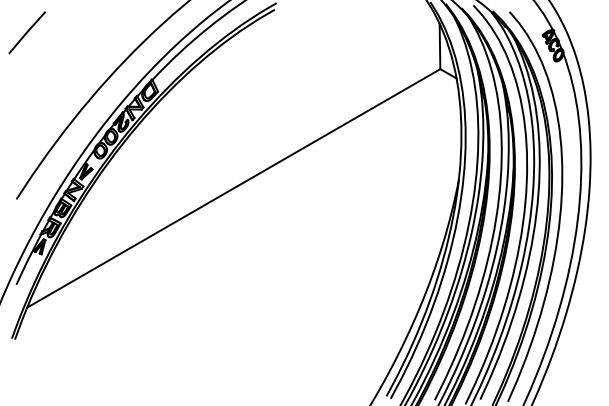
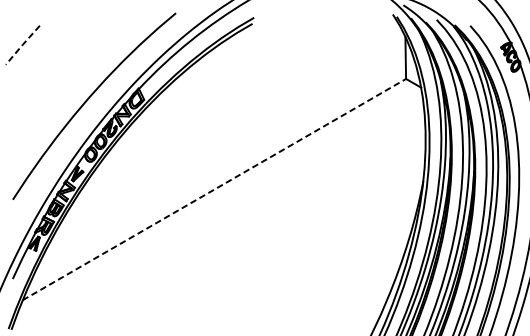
line: (27, 32) -> (23, 44), solid -> dashed
line: (233, 188) -> (214, 189), solid -> dashed

